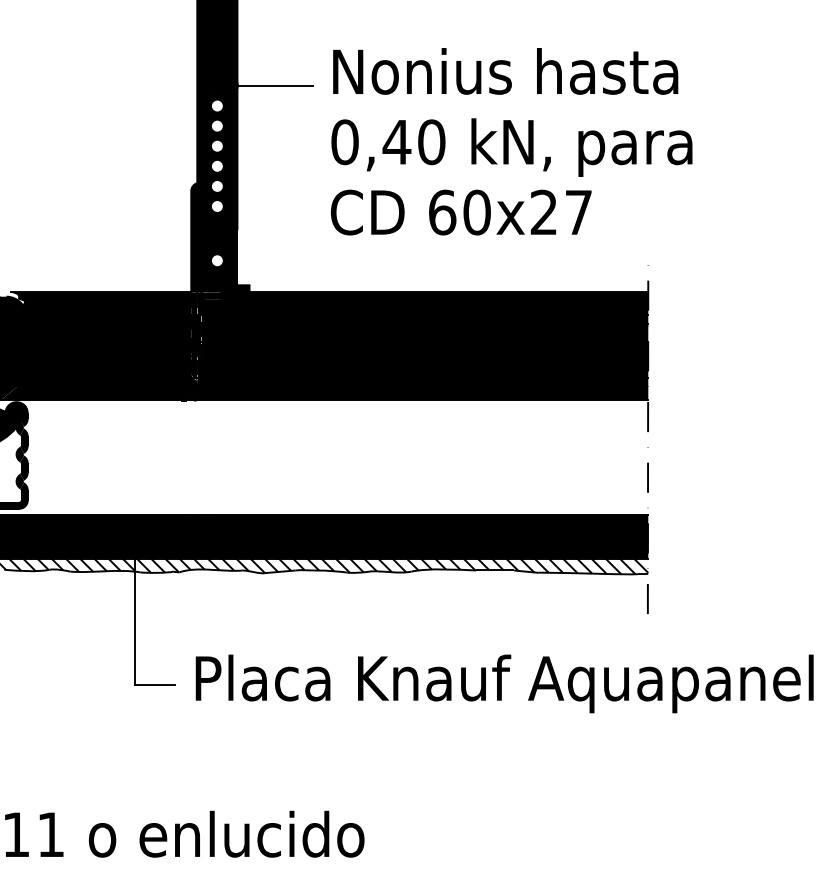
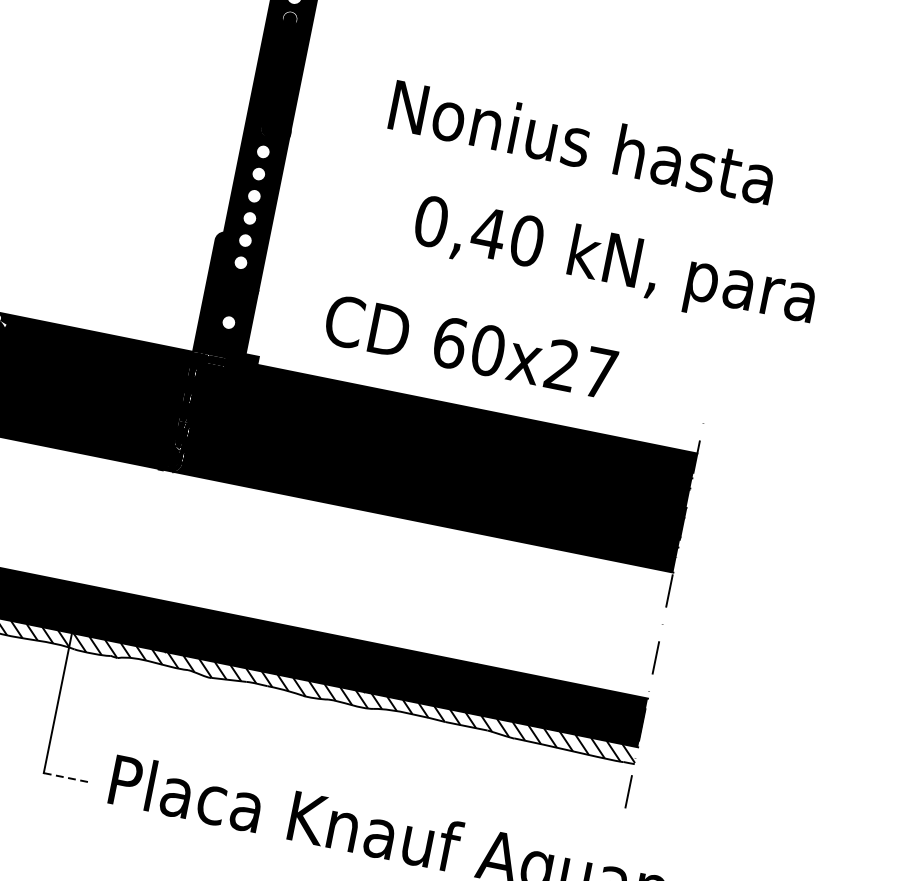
text: (505, 71) -> (582, 142), moved
line: (269, 85) -> (325, 140), removed
text: (511, 147) -> (614, 264), moved
text: (461, 212) -> (471, 347), moved
line: (155, 685) -> (66, 777), solid -> dashed

